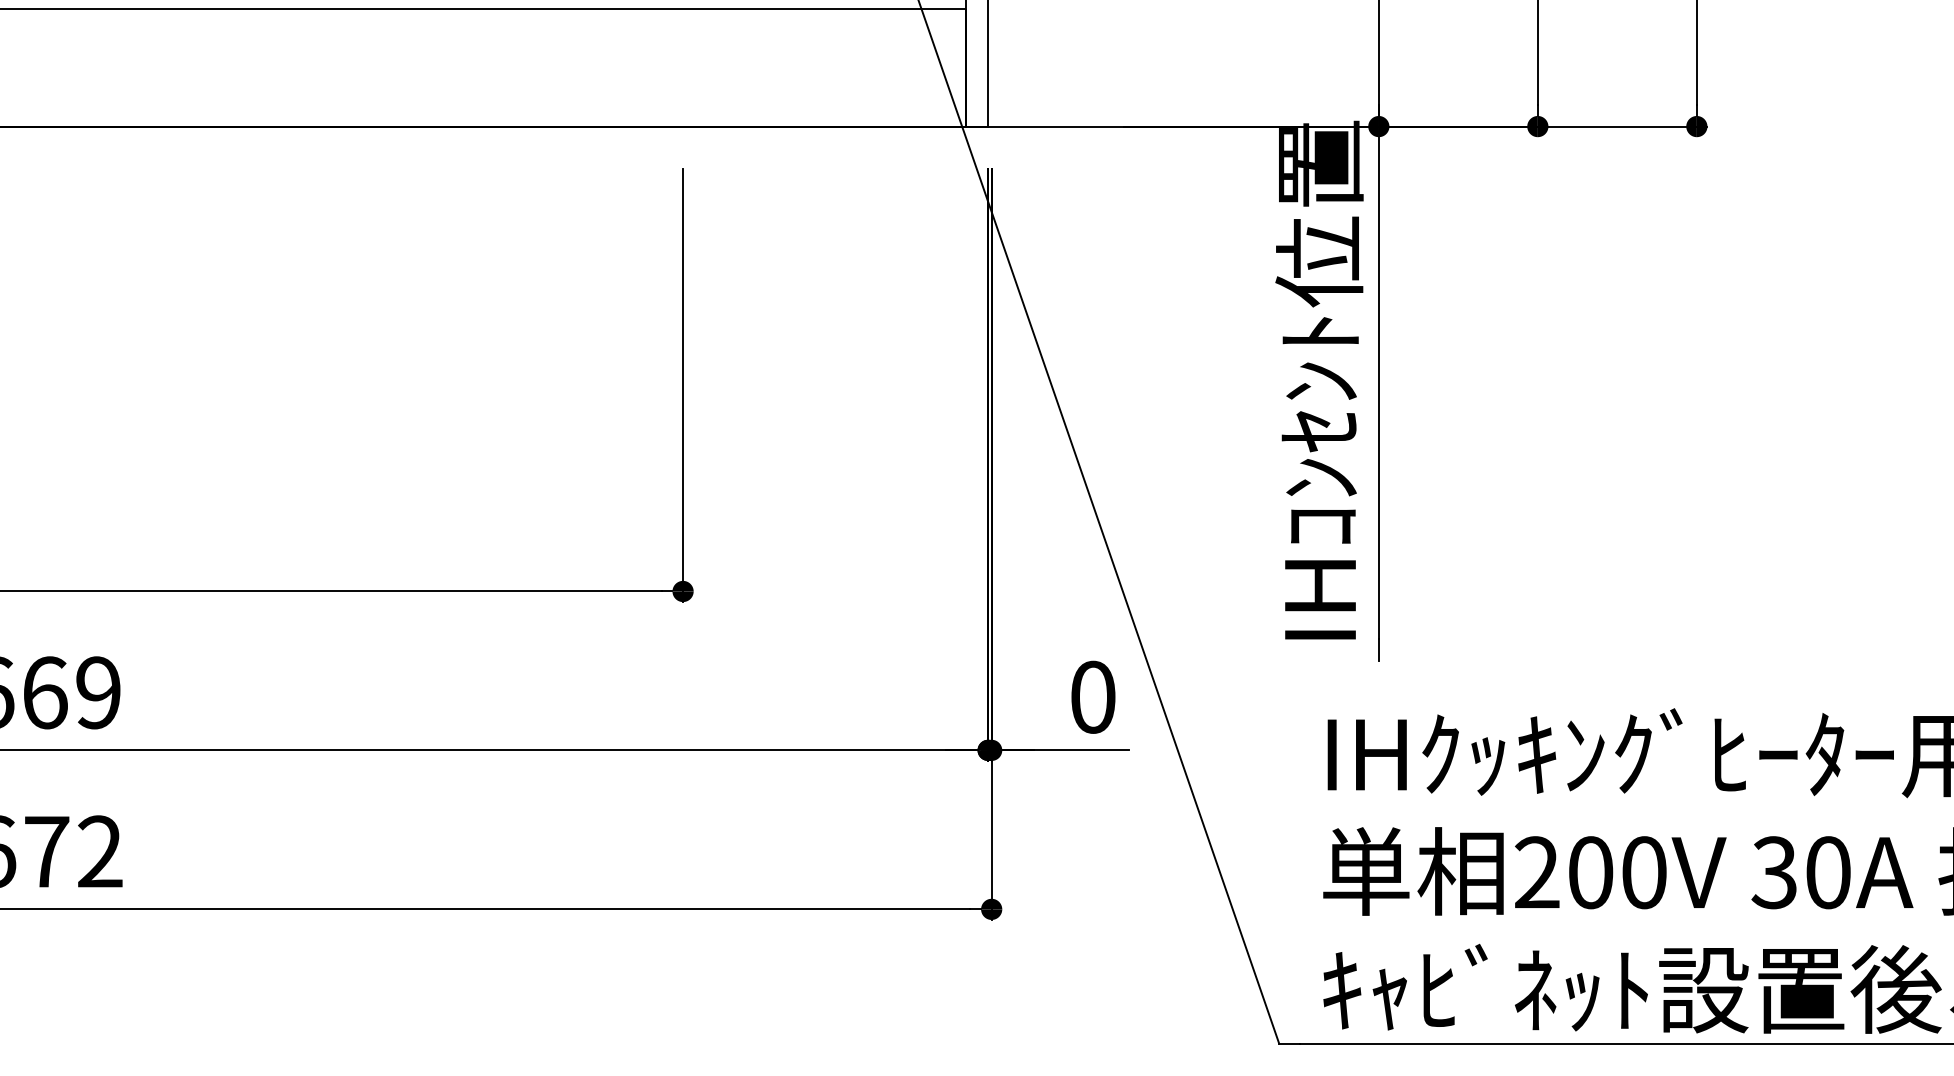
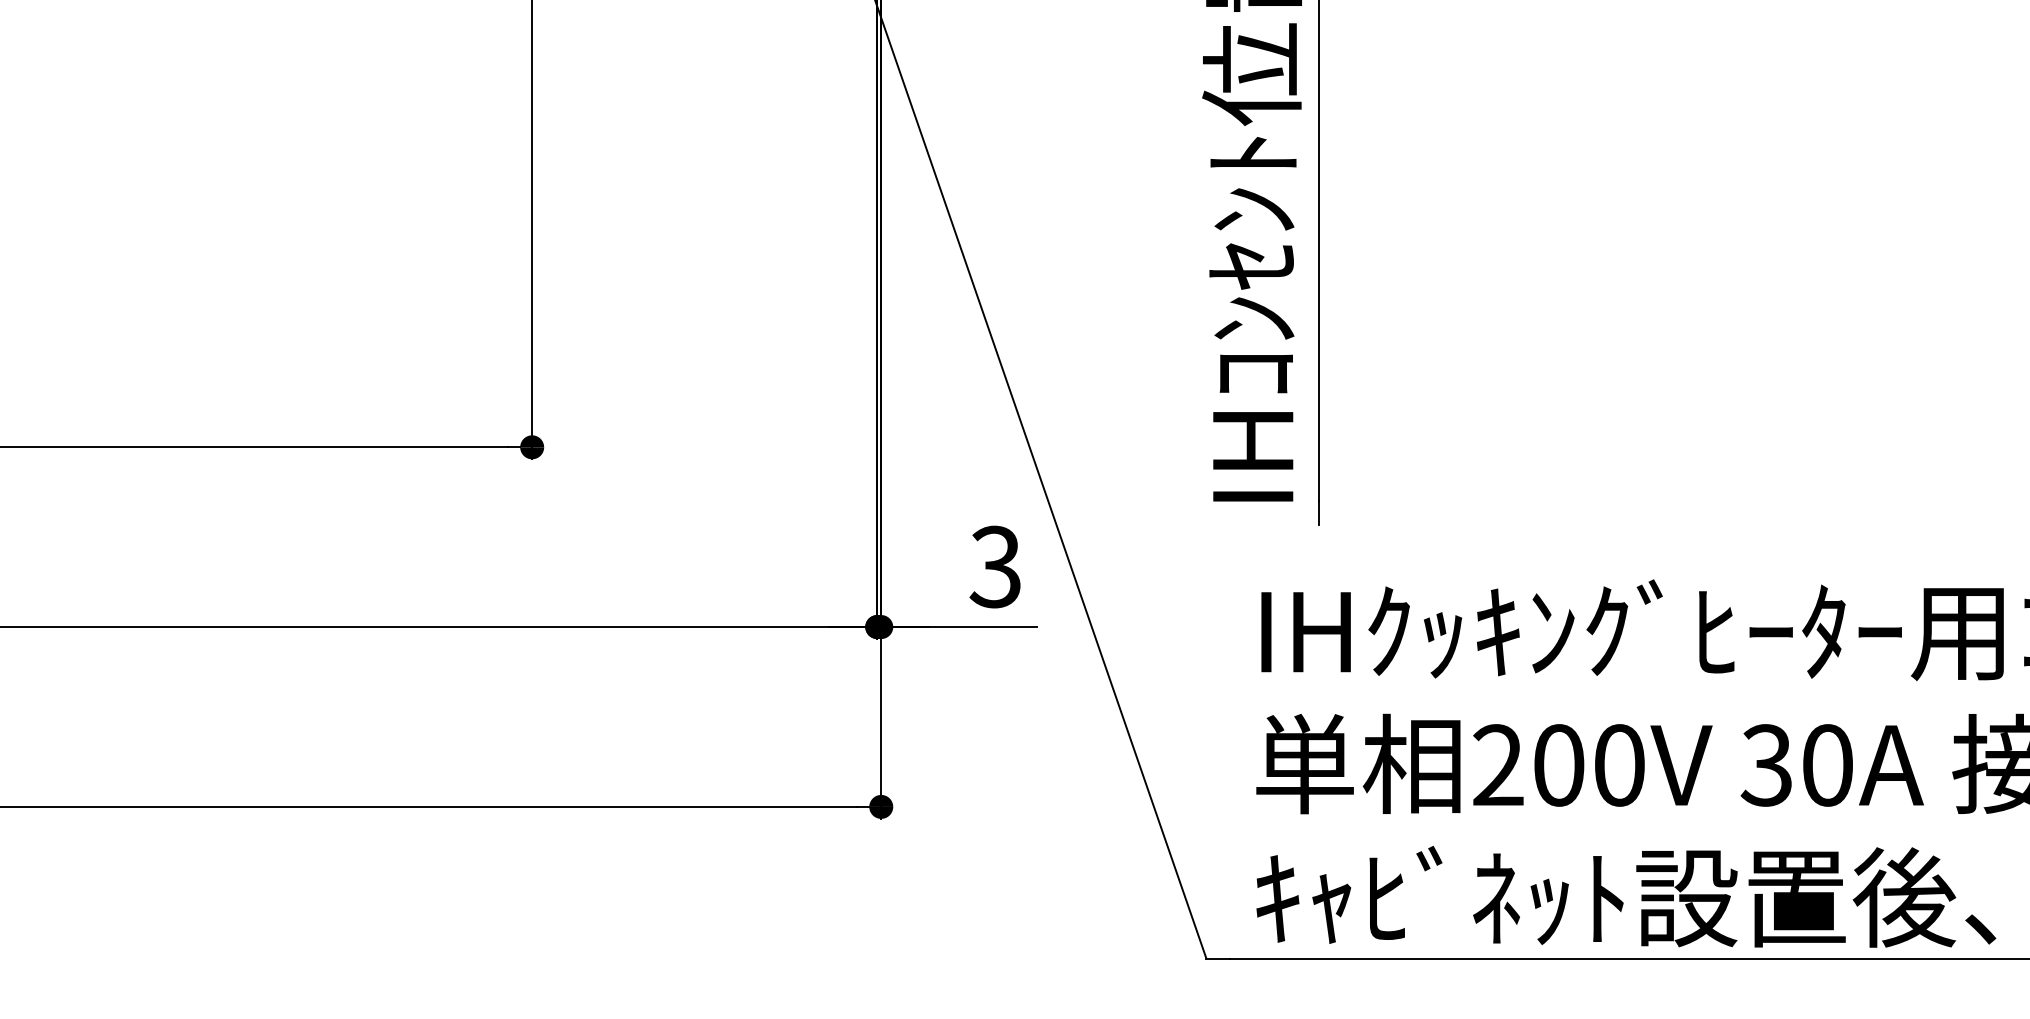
text: (1092, 696) -> (995, 566), 0 -> 3

